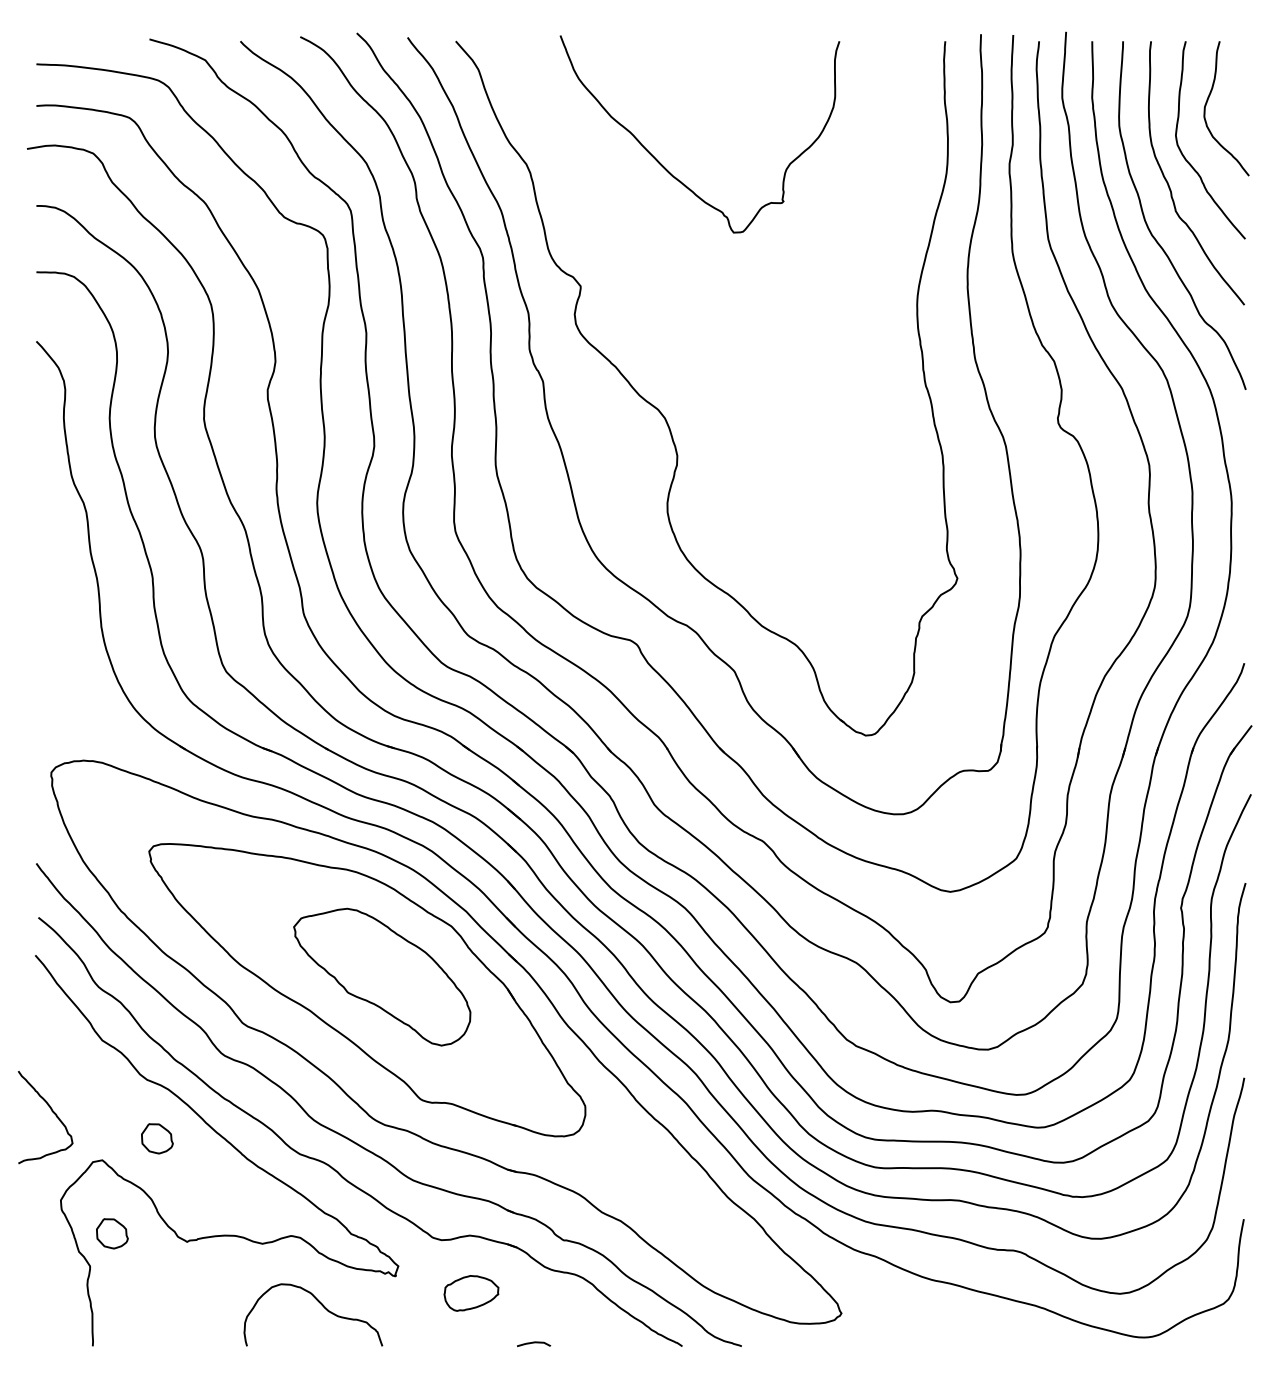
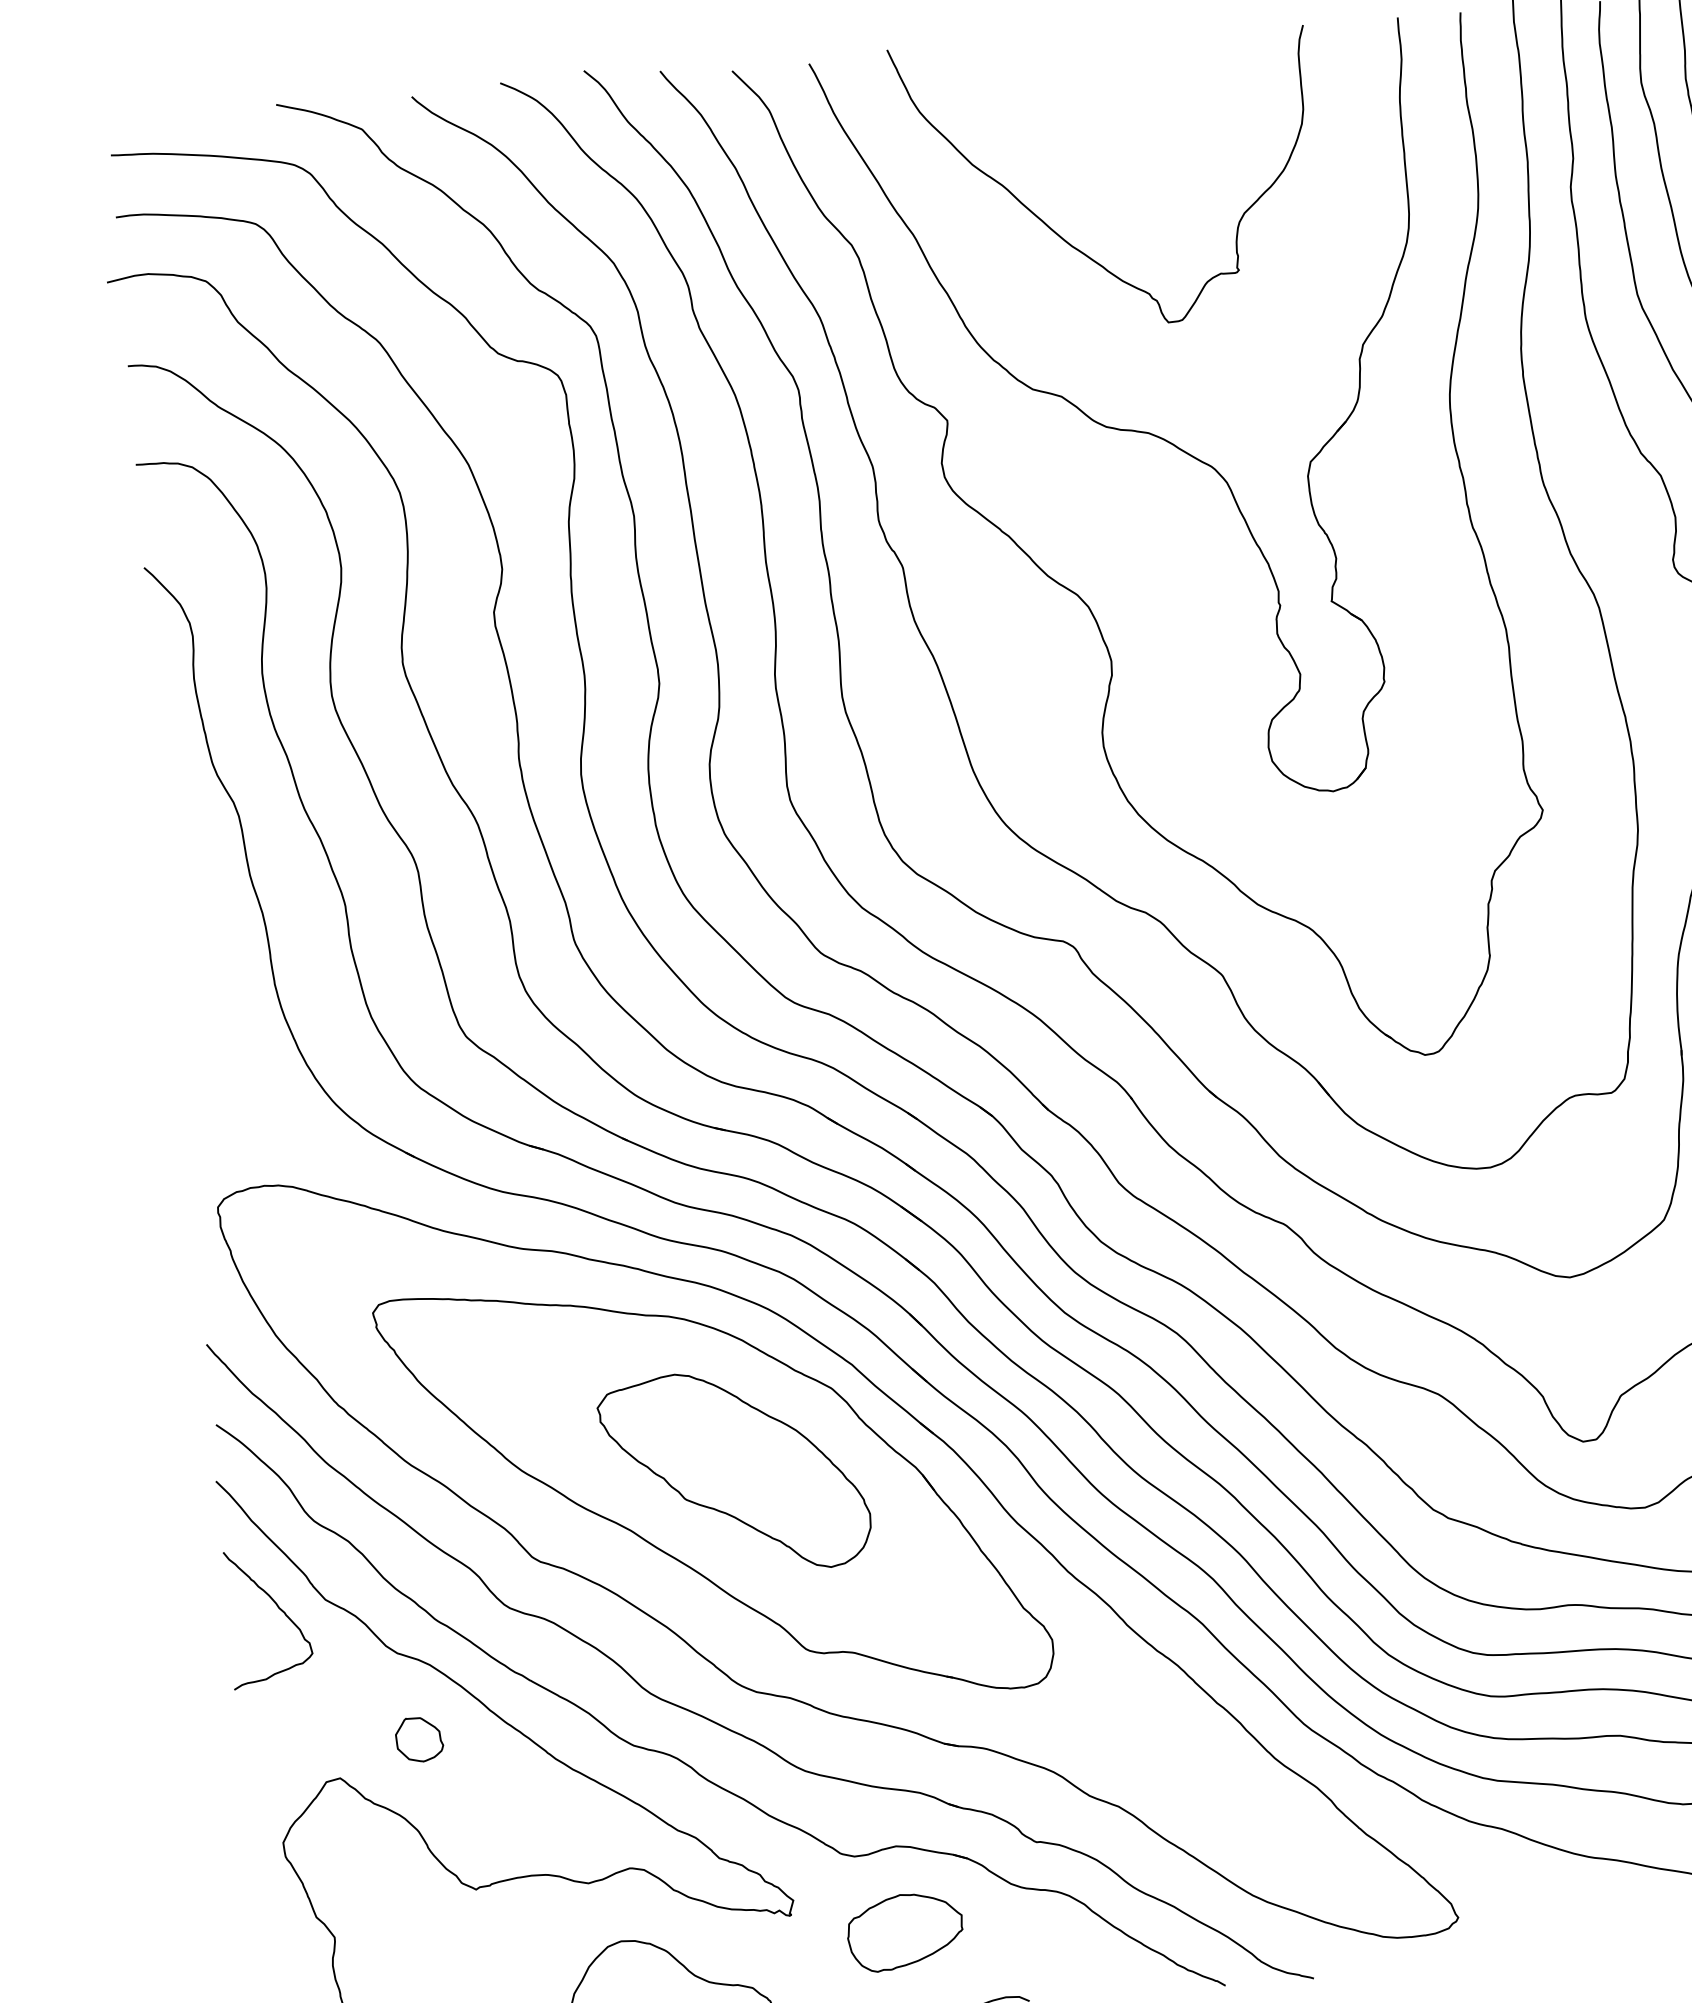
part: (705, 297) -> (1134, 422), added
curve: (51, 1111) -> (277, 1608), moved
part: (112, 1233) -> (364, 1886), removed
part: (471, 1293) -> (905, 1932), size x1.43

